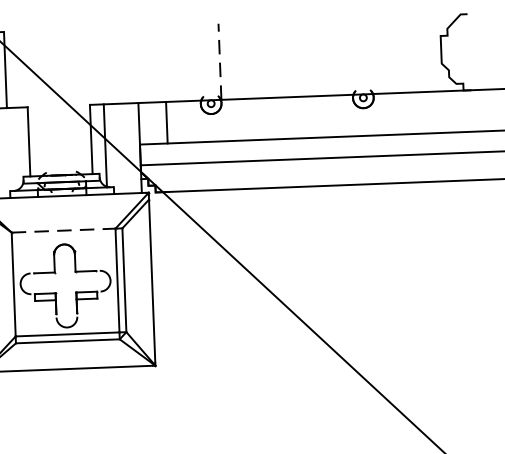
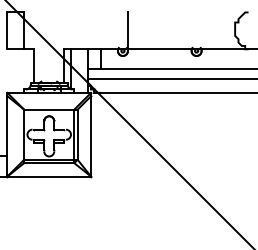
line: (218, 61) -> (127, 30), dashed -> solid
line: (64, 230) -> (49, 109), dashed -> solid

